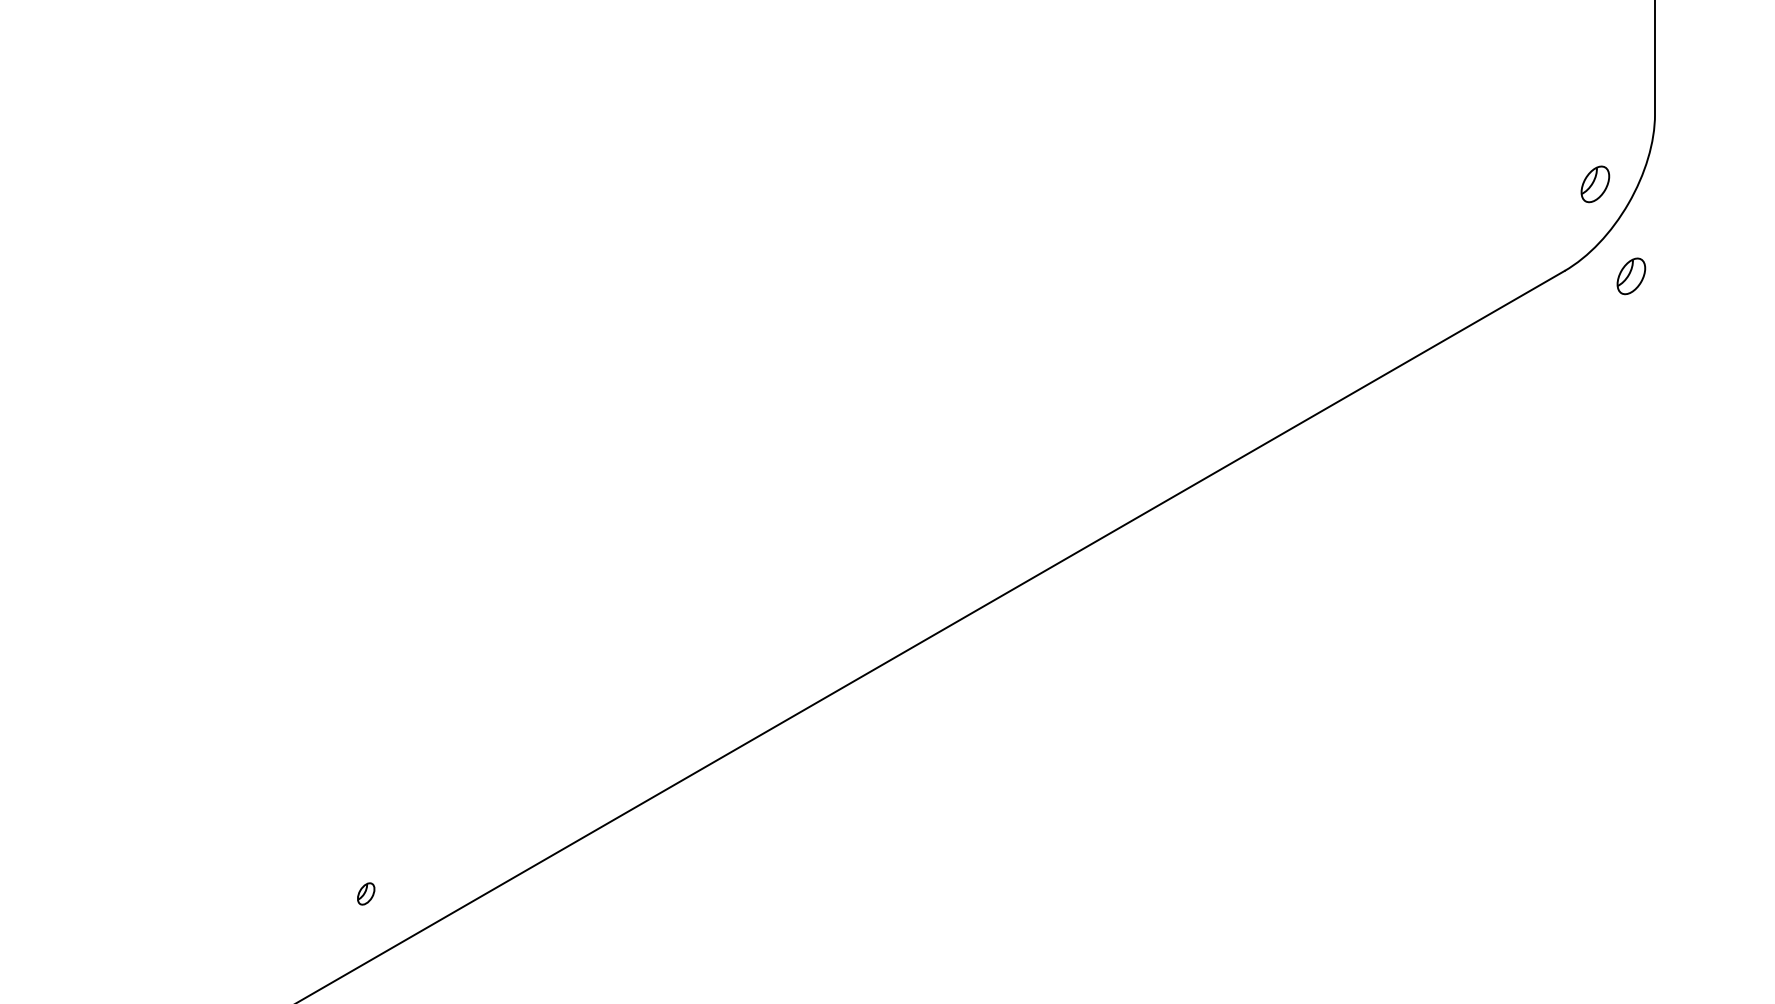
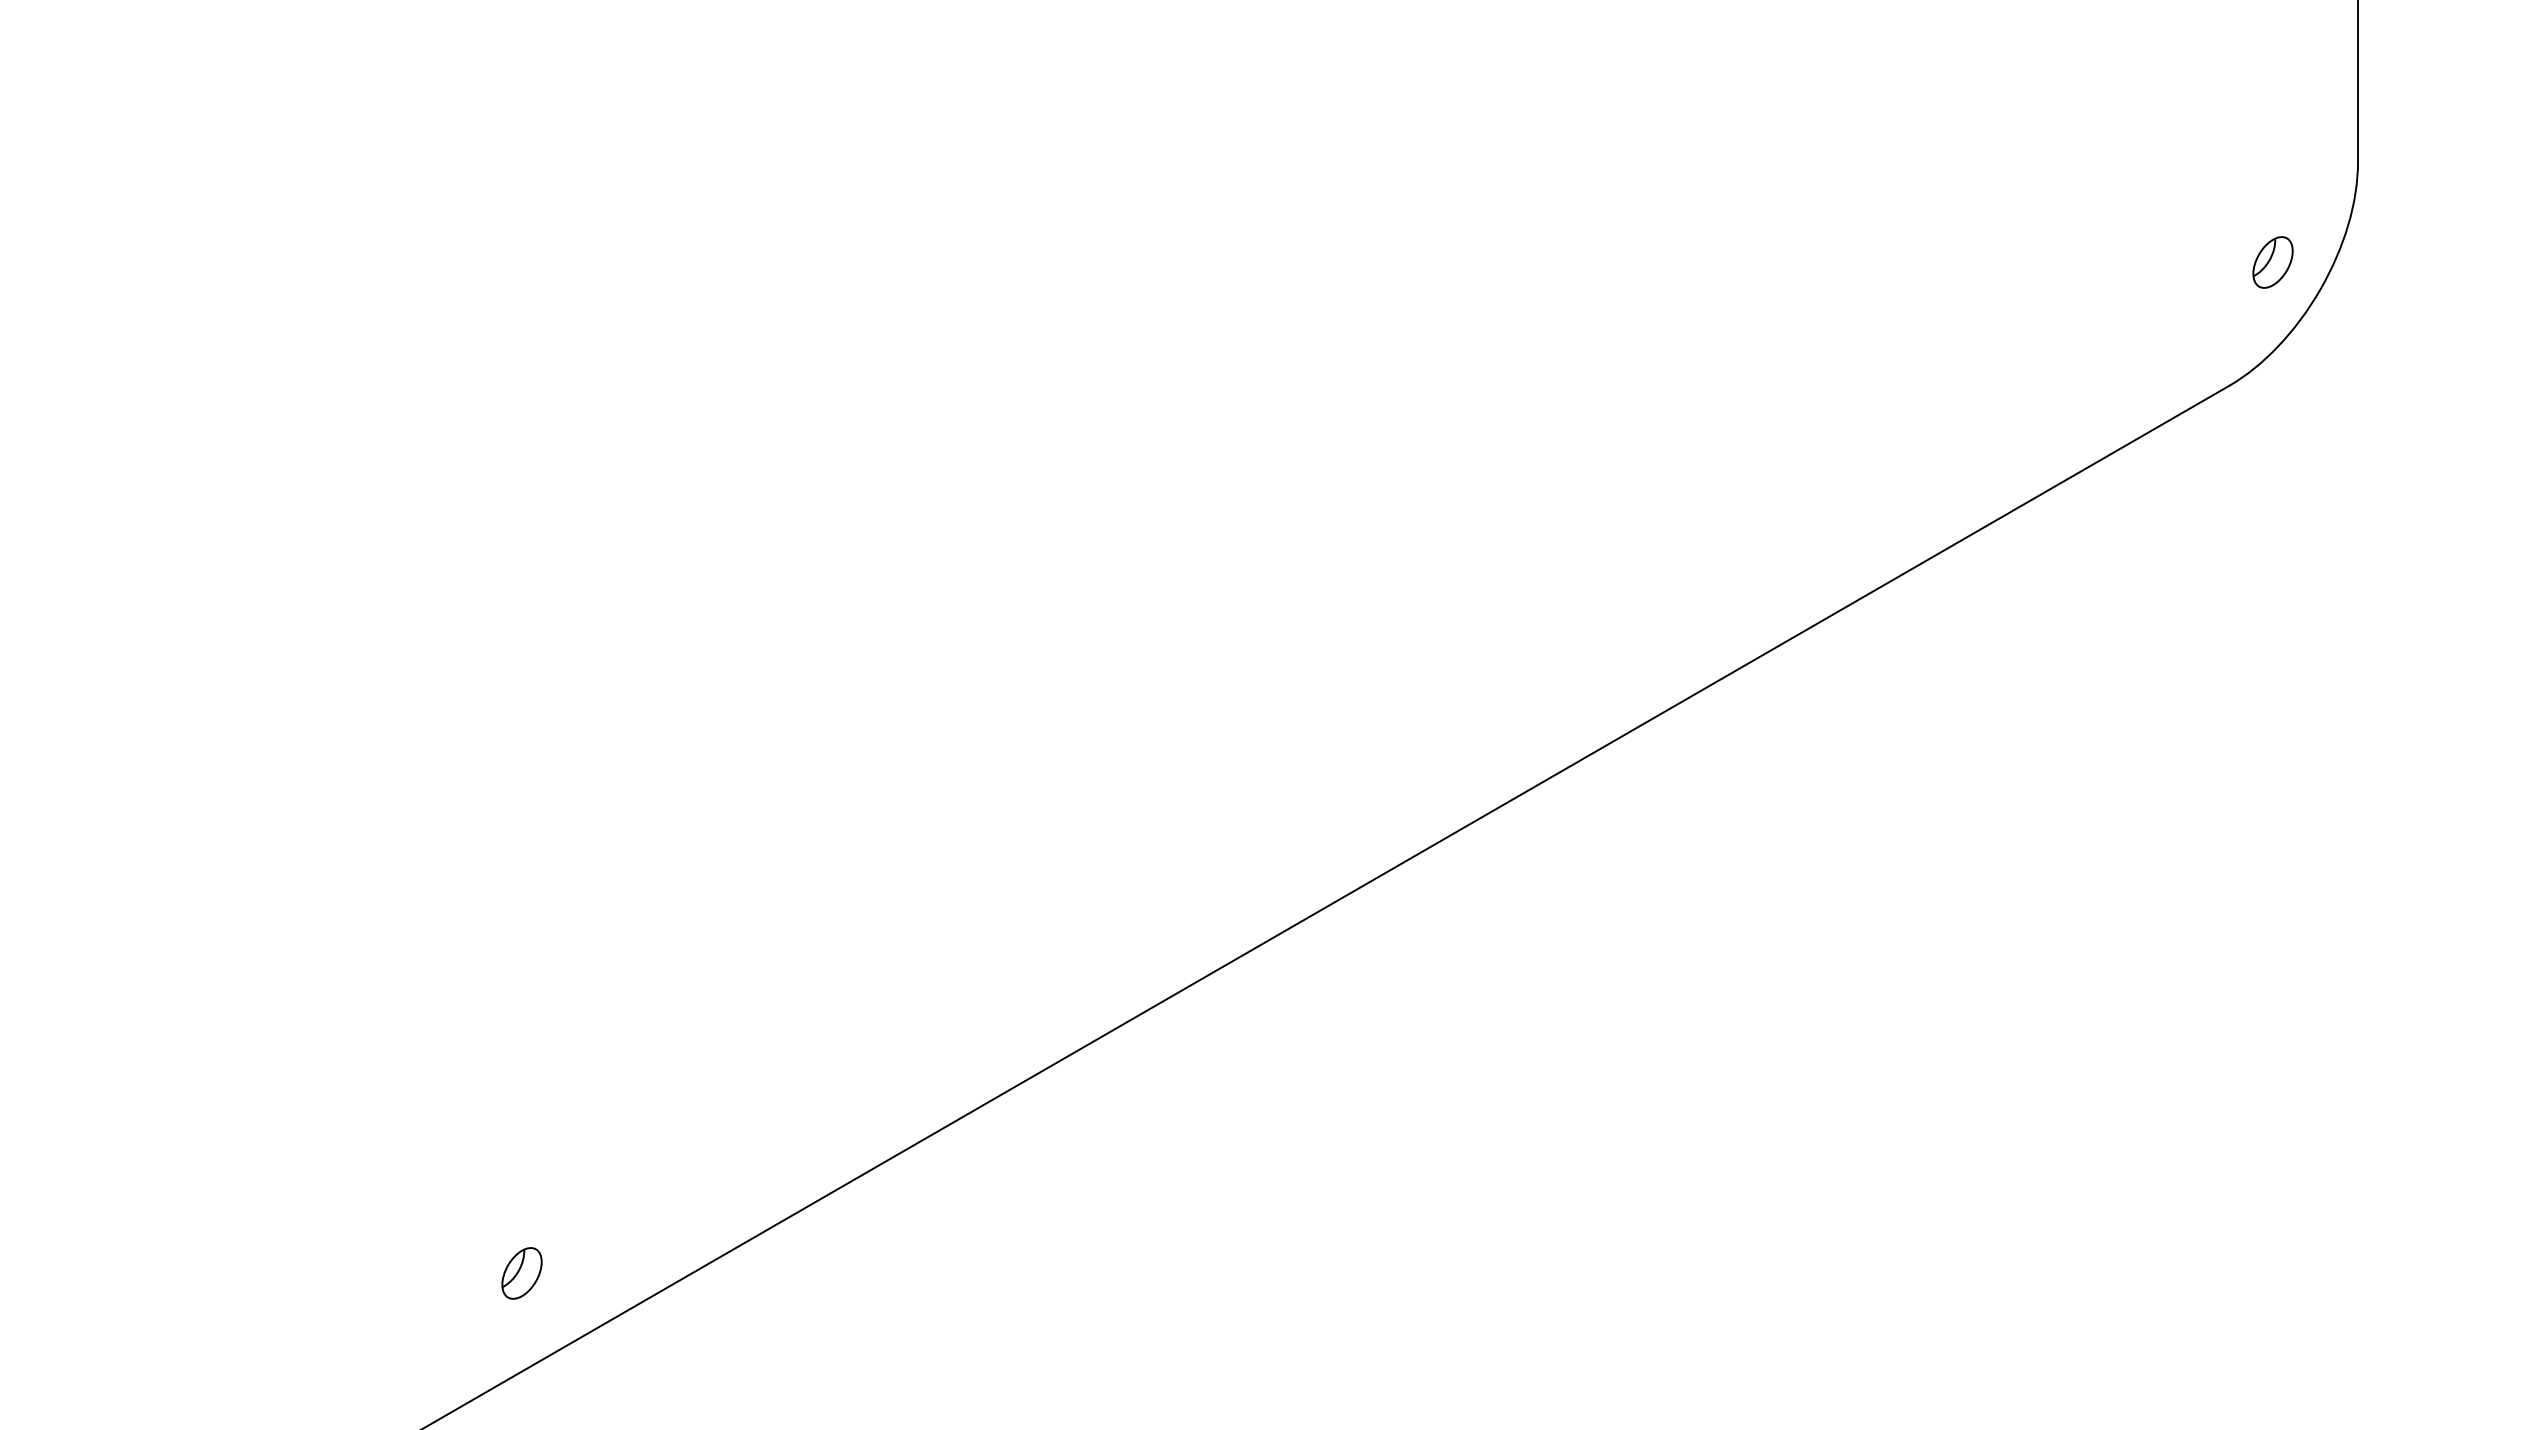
part: (1631, 276) -> (2324, 393), removed
part: (365, 893) -> (520, 1272), size x1.67

